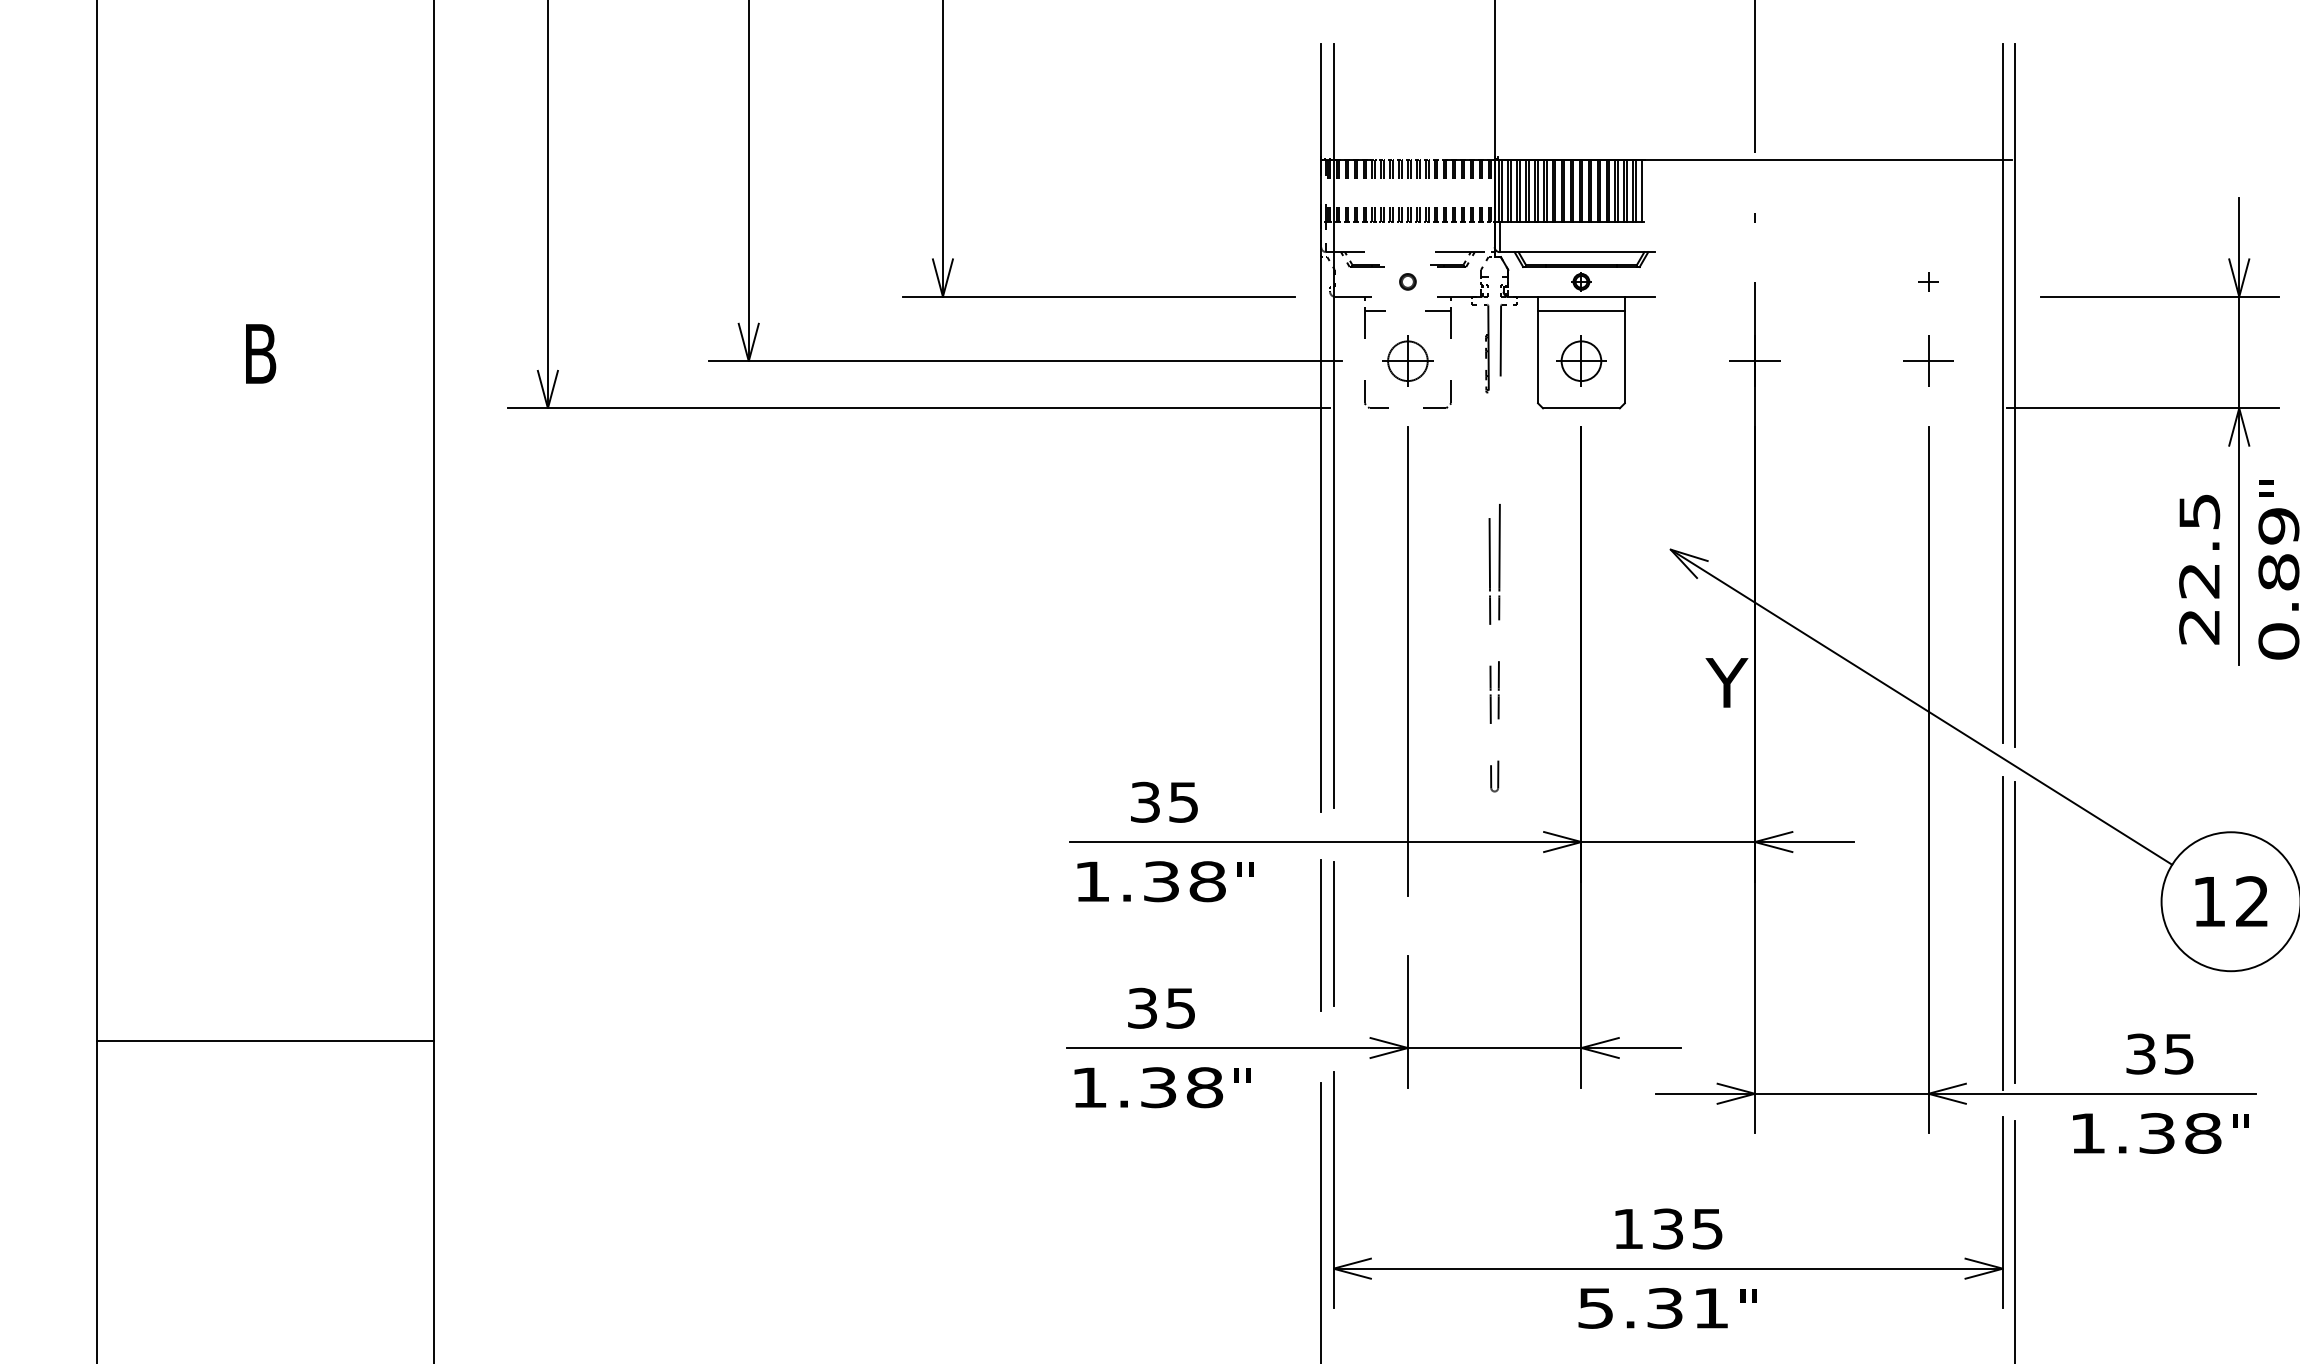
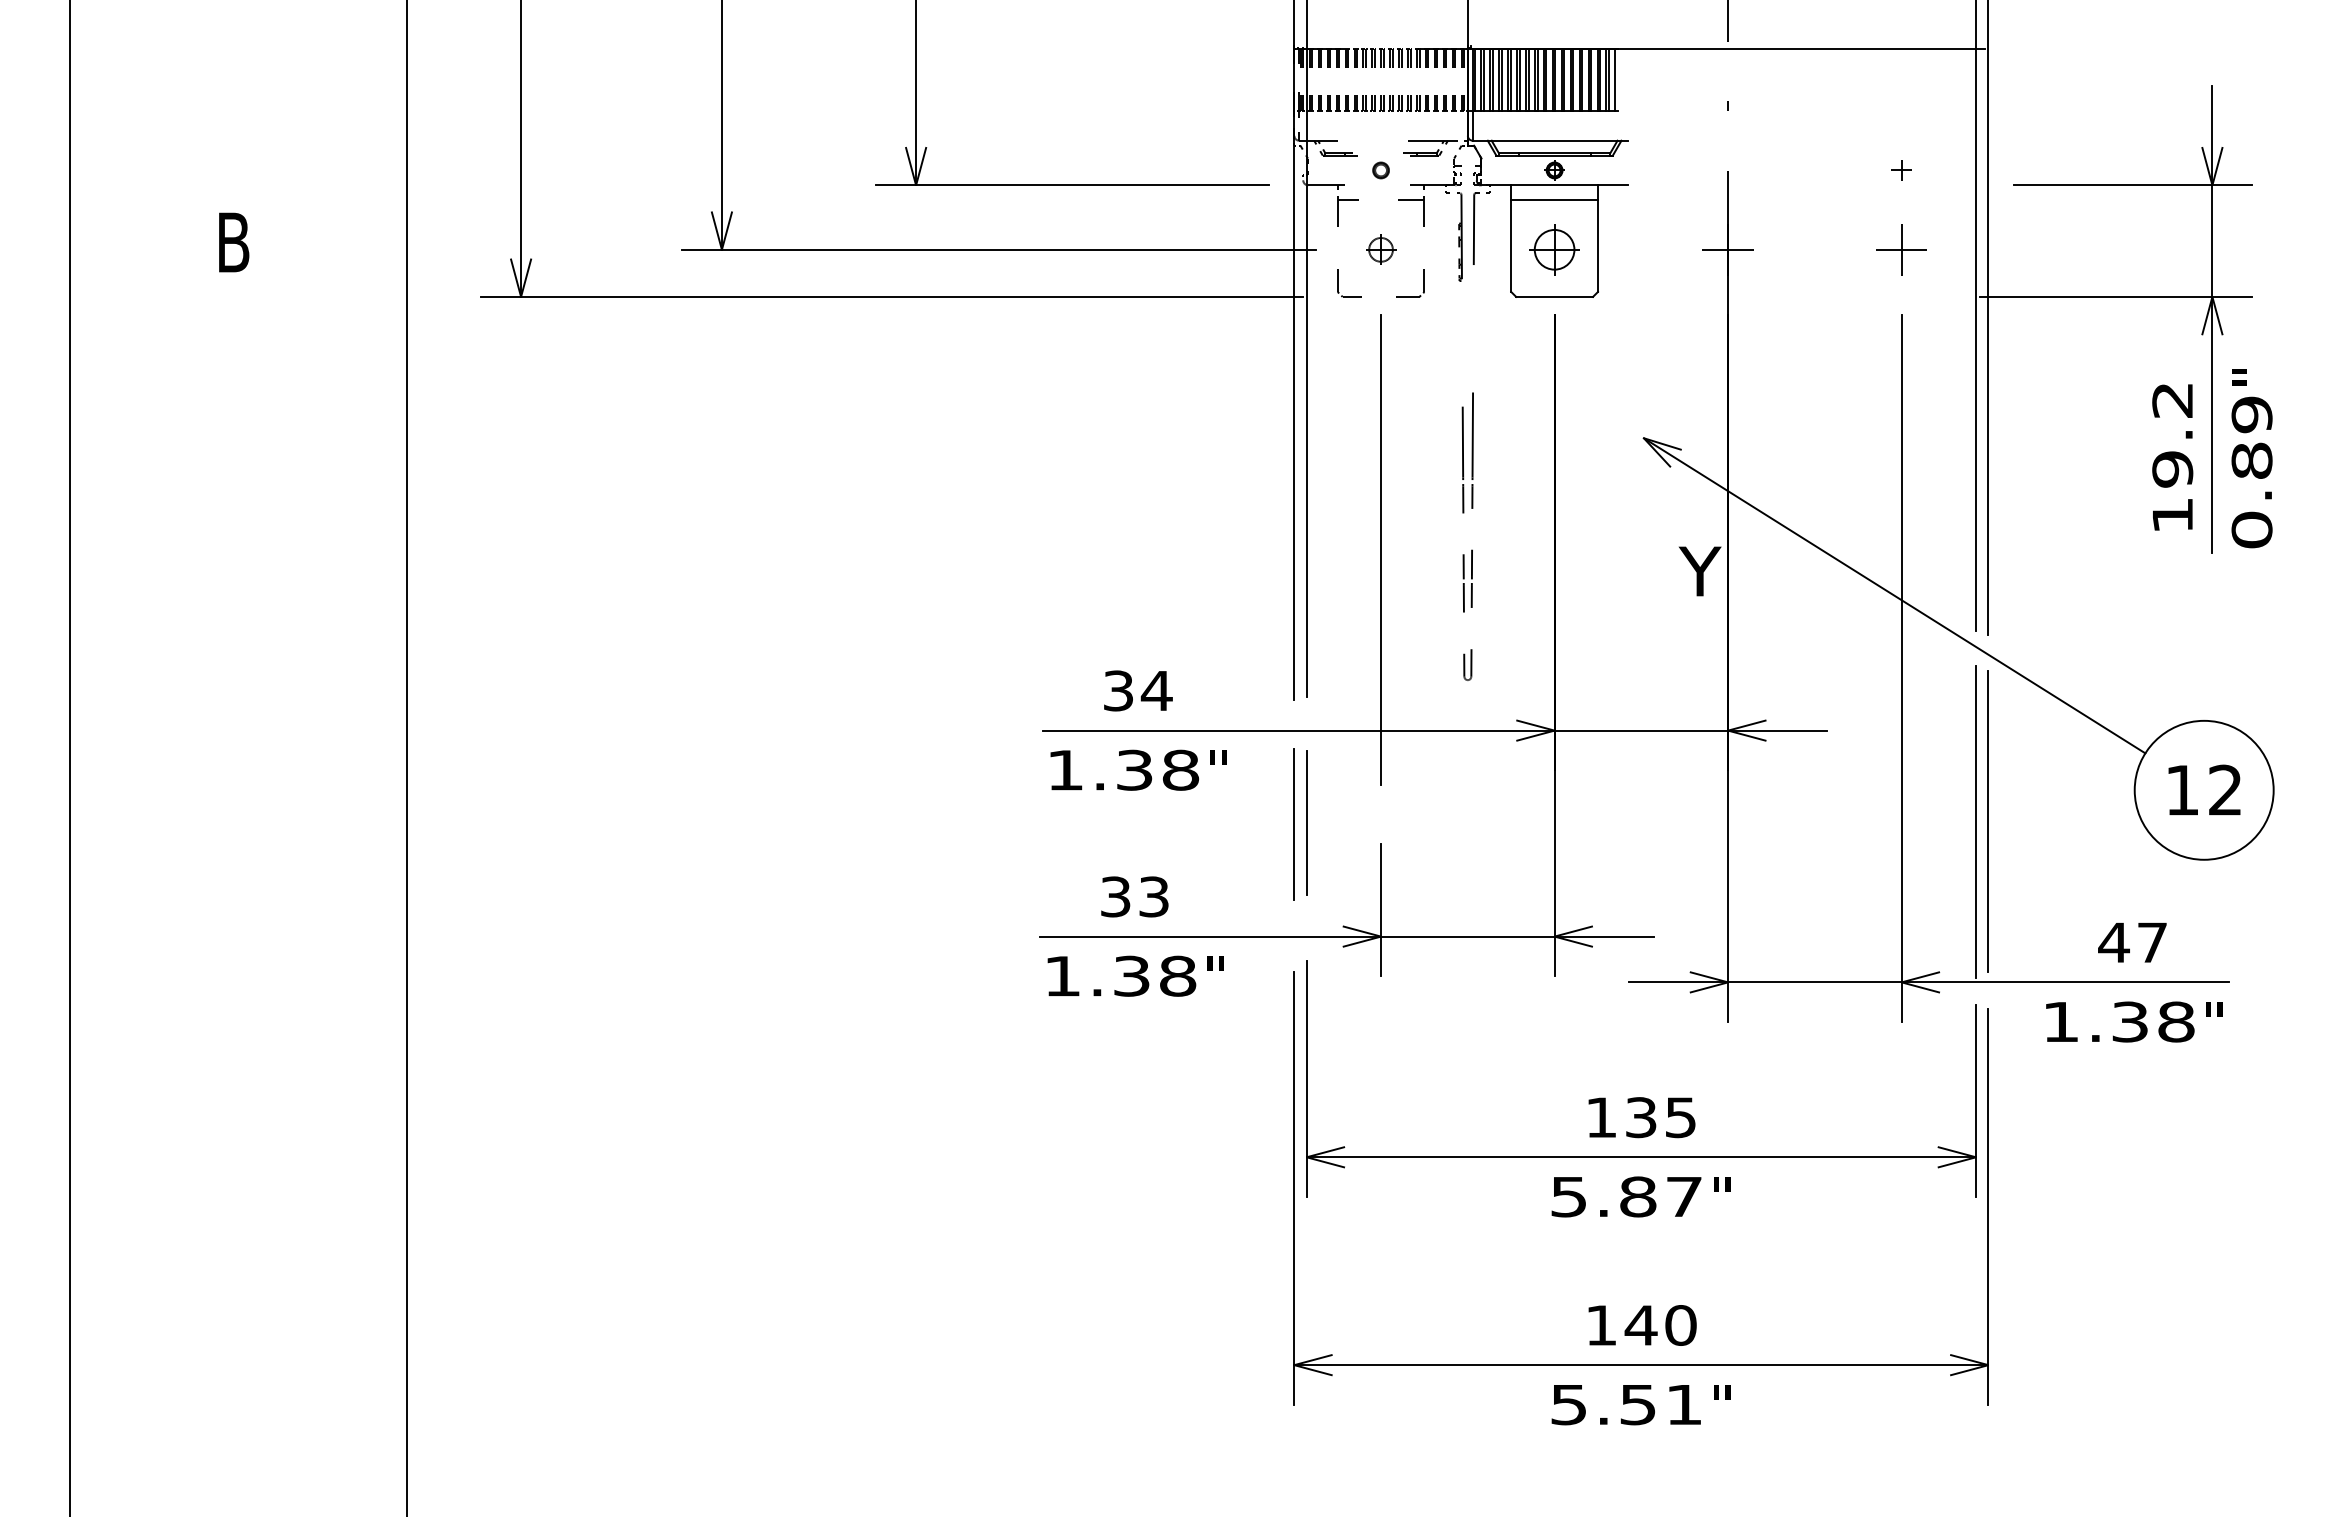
part: (1407, 360) -> (1380, 249), size x0.6
text: (2199, 569) -> (2172, 458), 22.5 -> 19.2
text: (1183, 802) -> (1156, 691), 35 -> 34
text: (1181, 1007) -> (1154, 896), 35 -> 33
line: (265, 1040) -> (238, 929), removed
text: (2159, 1053) -> (2132, 942), 35 -> 47
text: (1687, 1307) -> (1660, 1196), 5.31 -> 5.87

